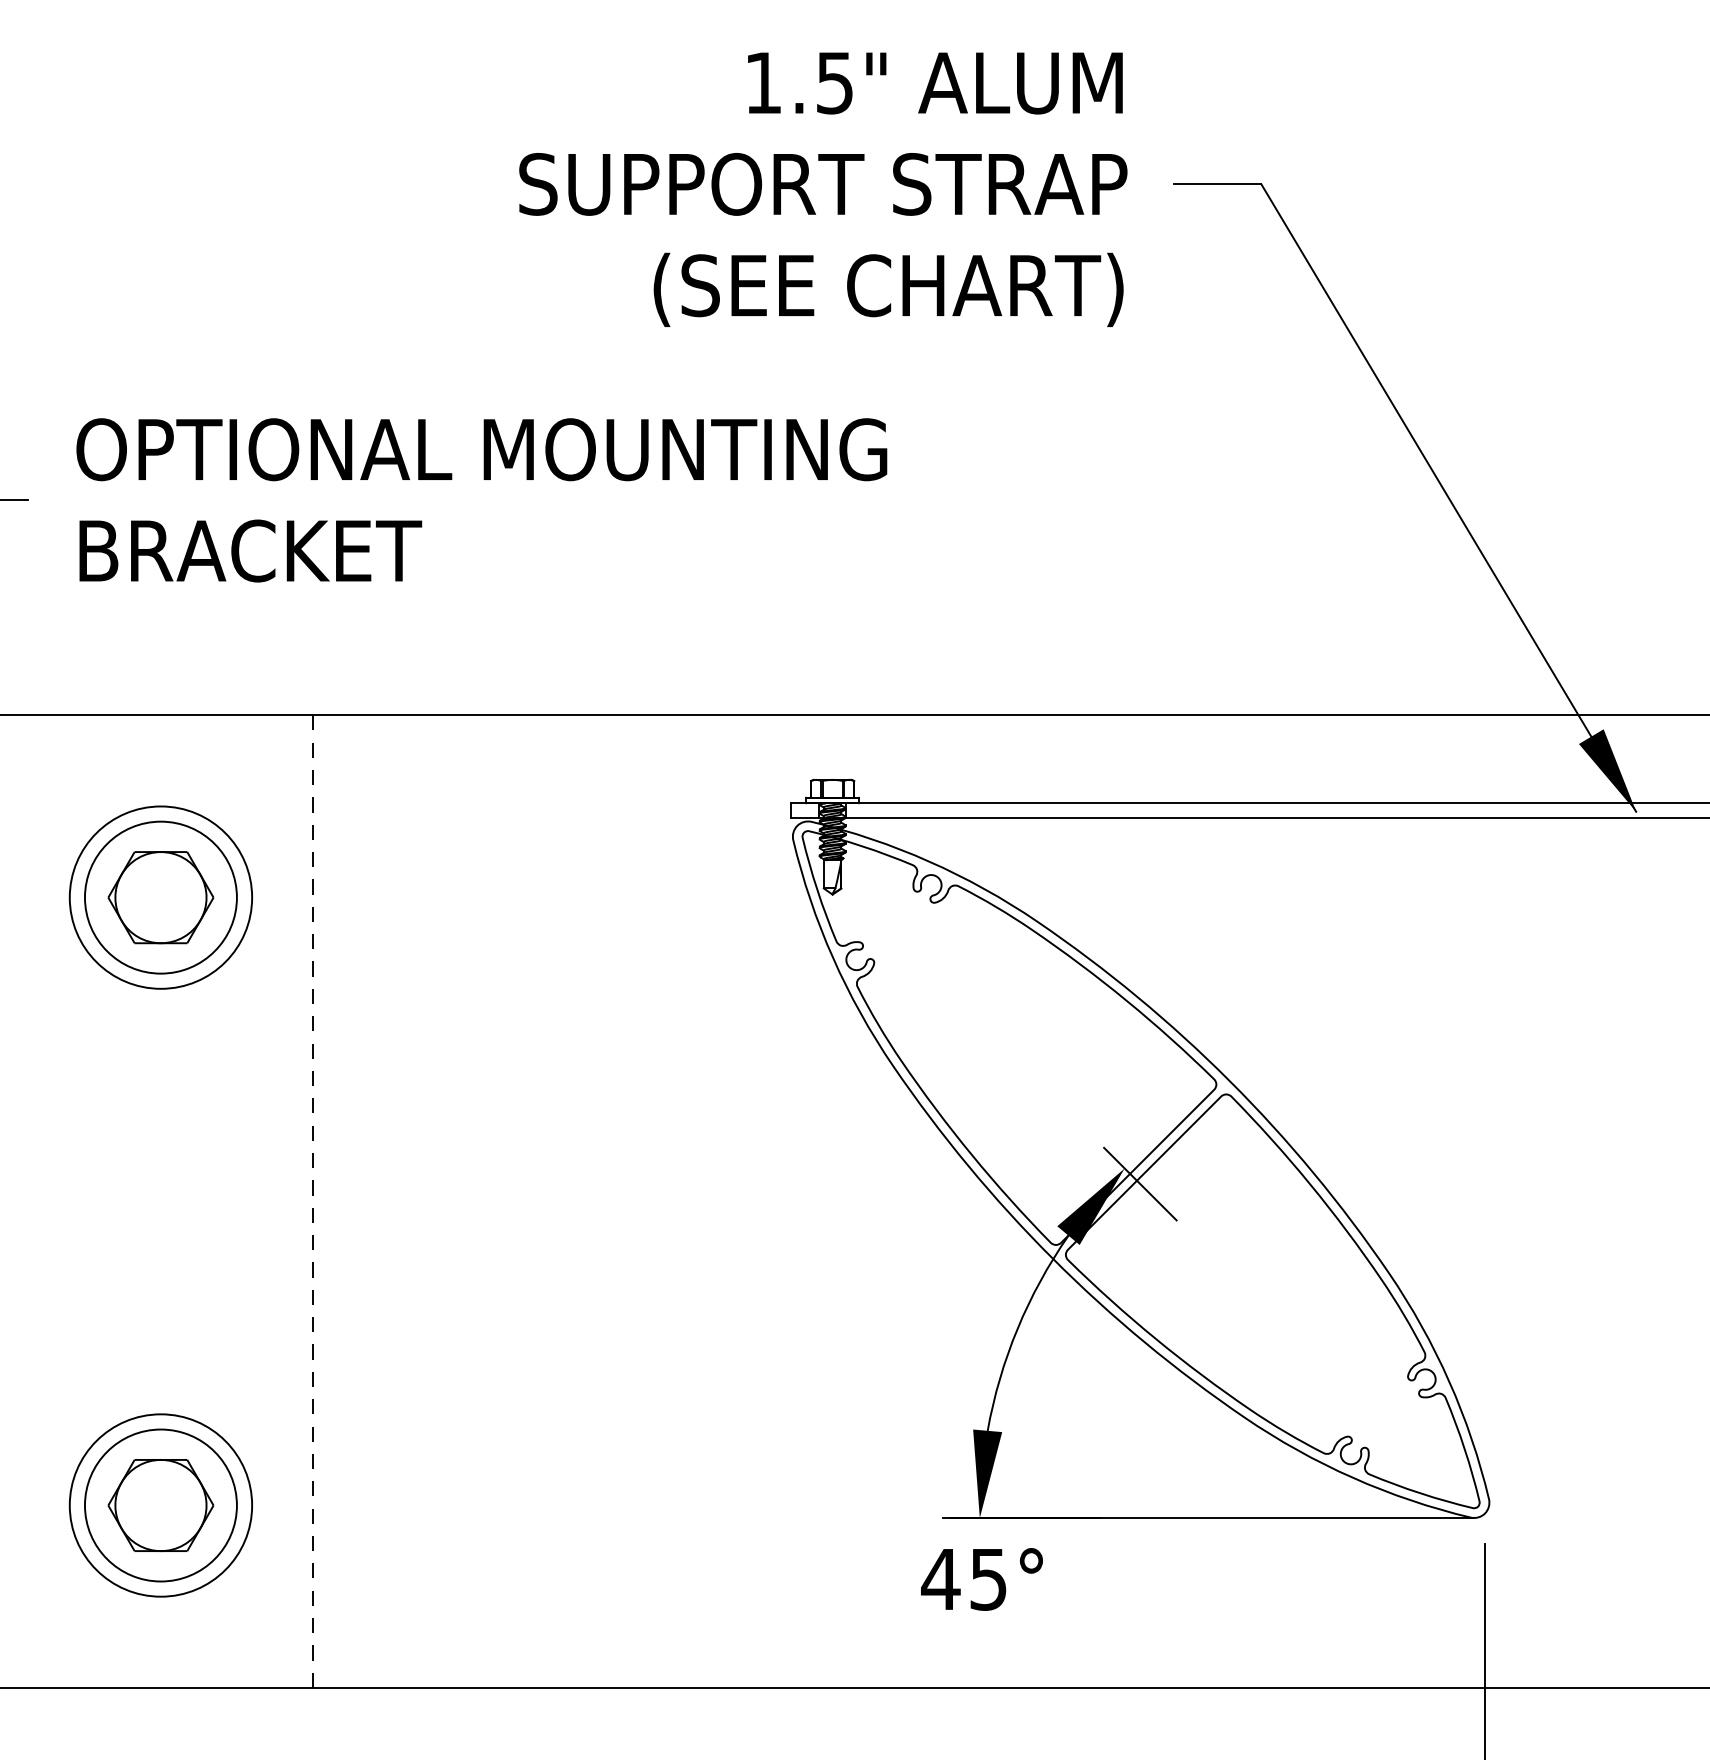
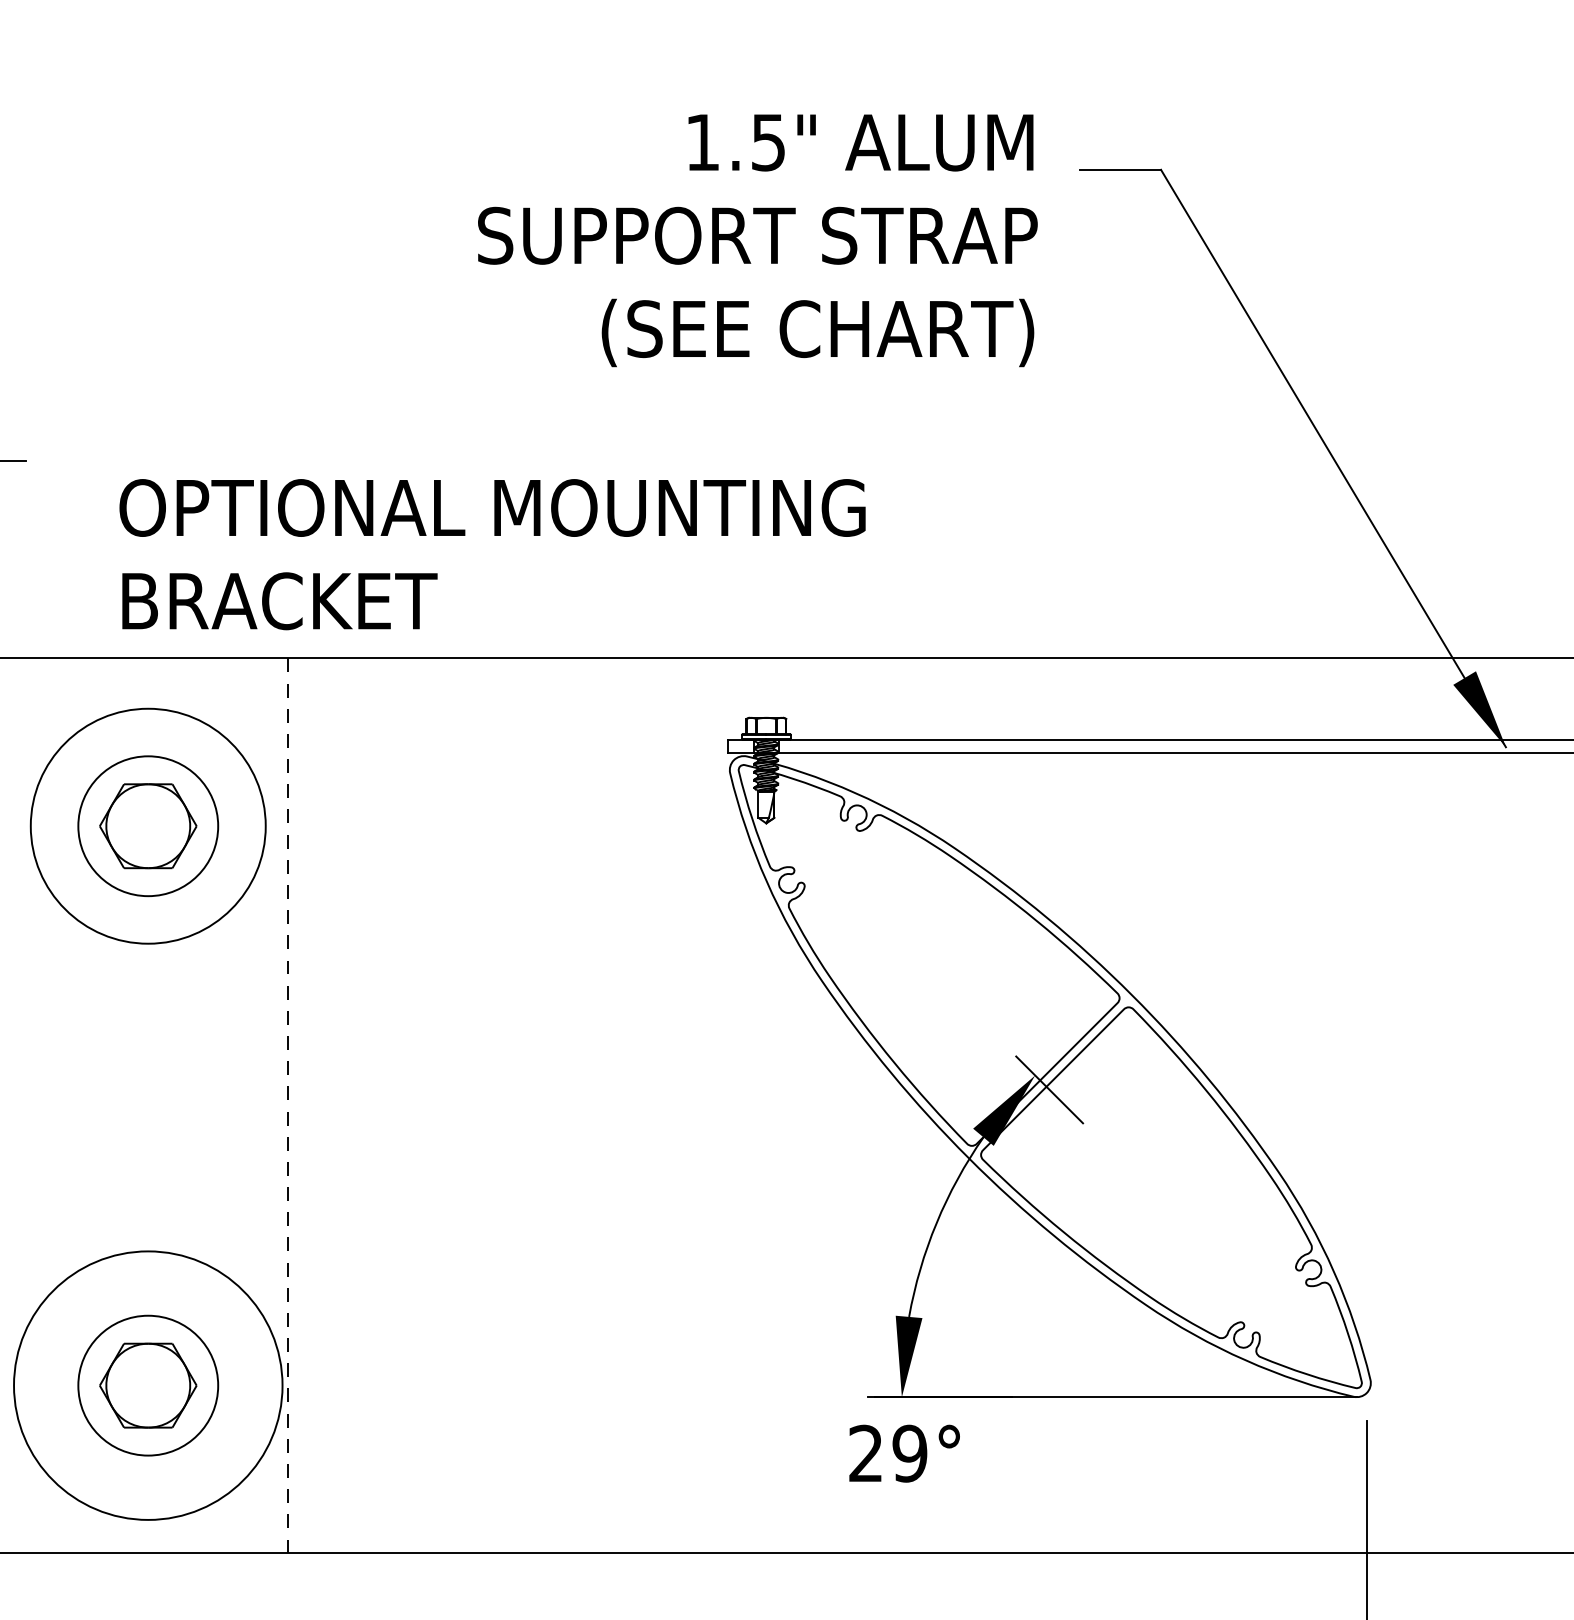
text: (822, 189) -> (757, 240), moved
text: (481, 500) -> (492, 554), moved
circle: (161, 897) -> (148, 826), size x1.4
circle: (161, 1505) -> (148, 1385), size x1.6
text: (964, 1579) -> (887, 1453), 45° -> 29°

